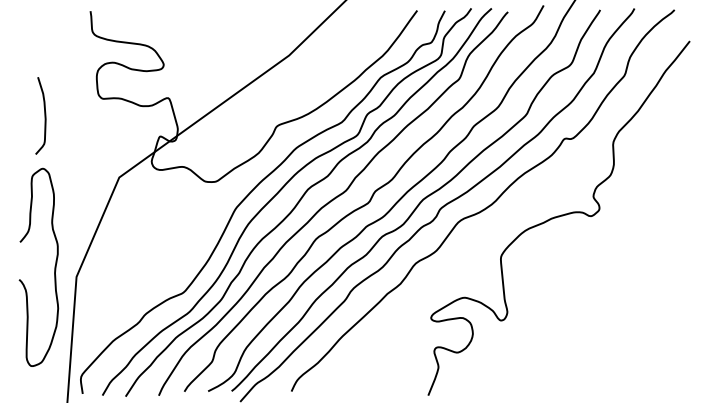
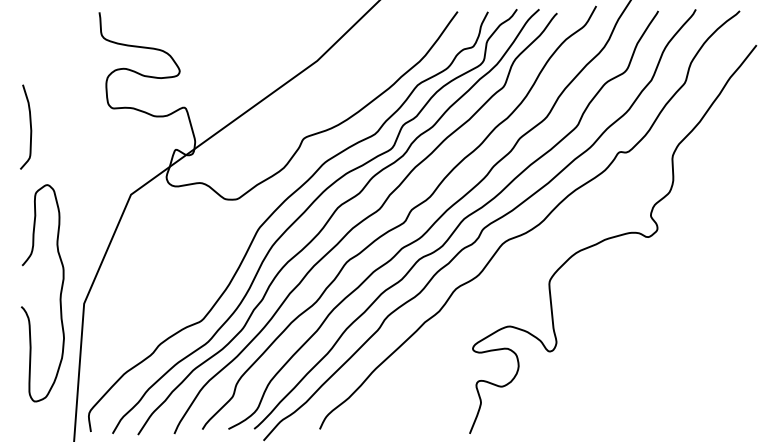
curve: (44, 115) -> (30, 126), moved

